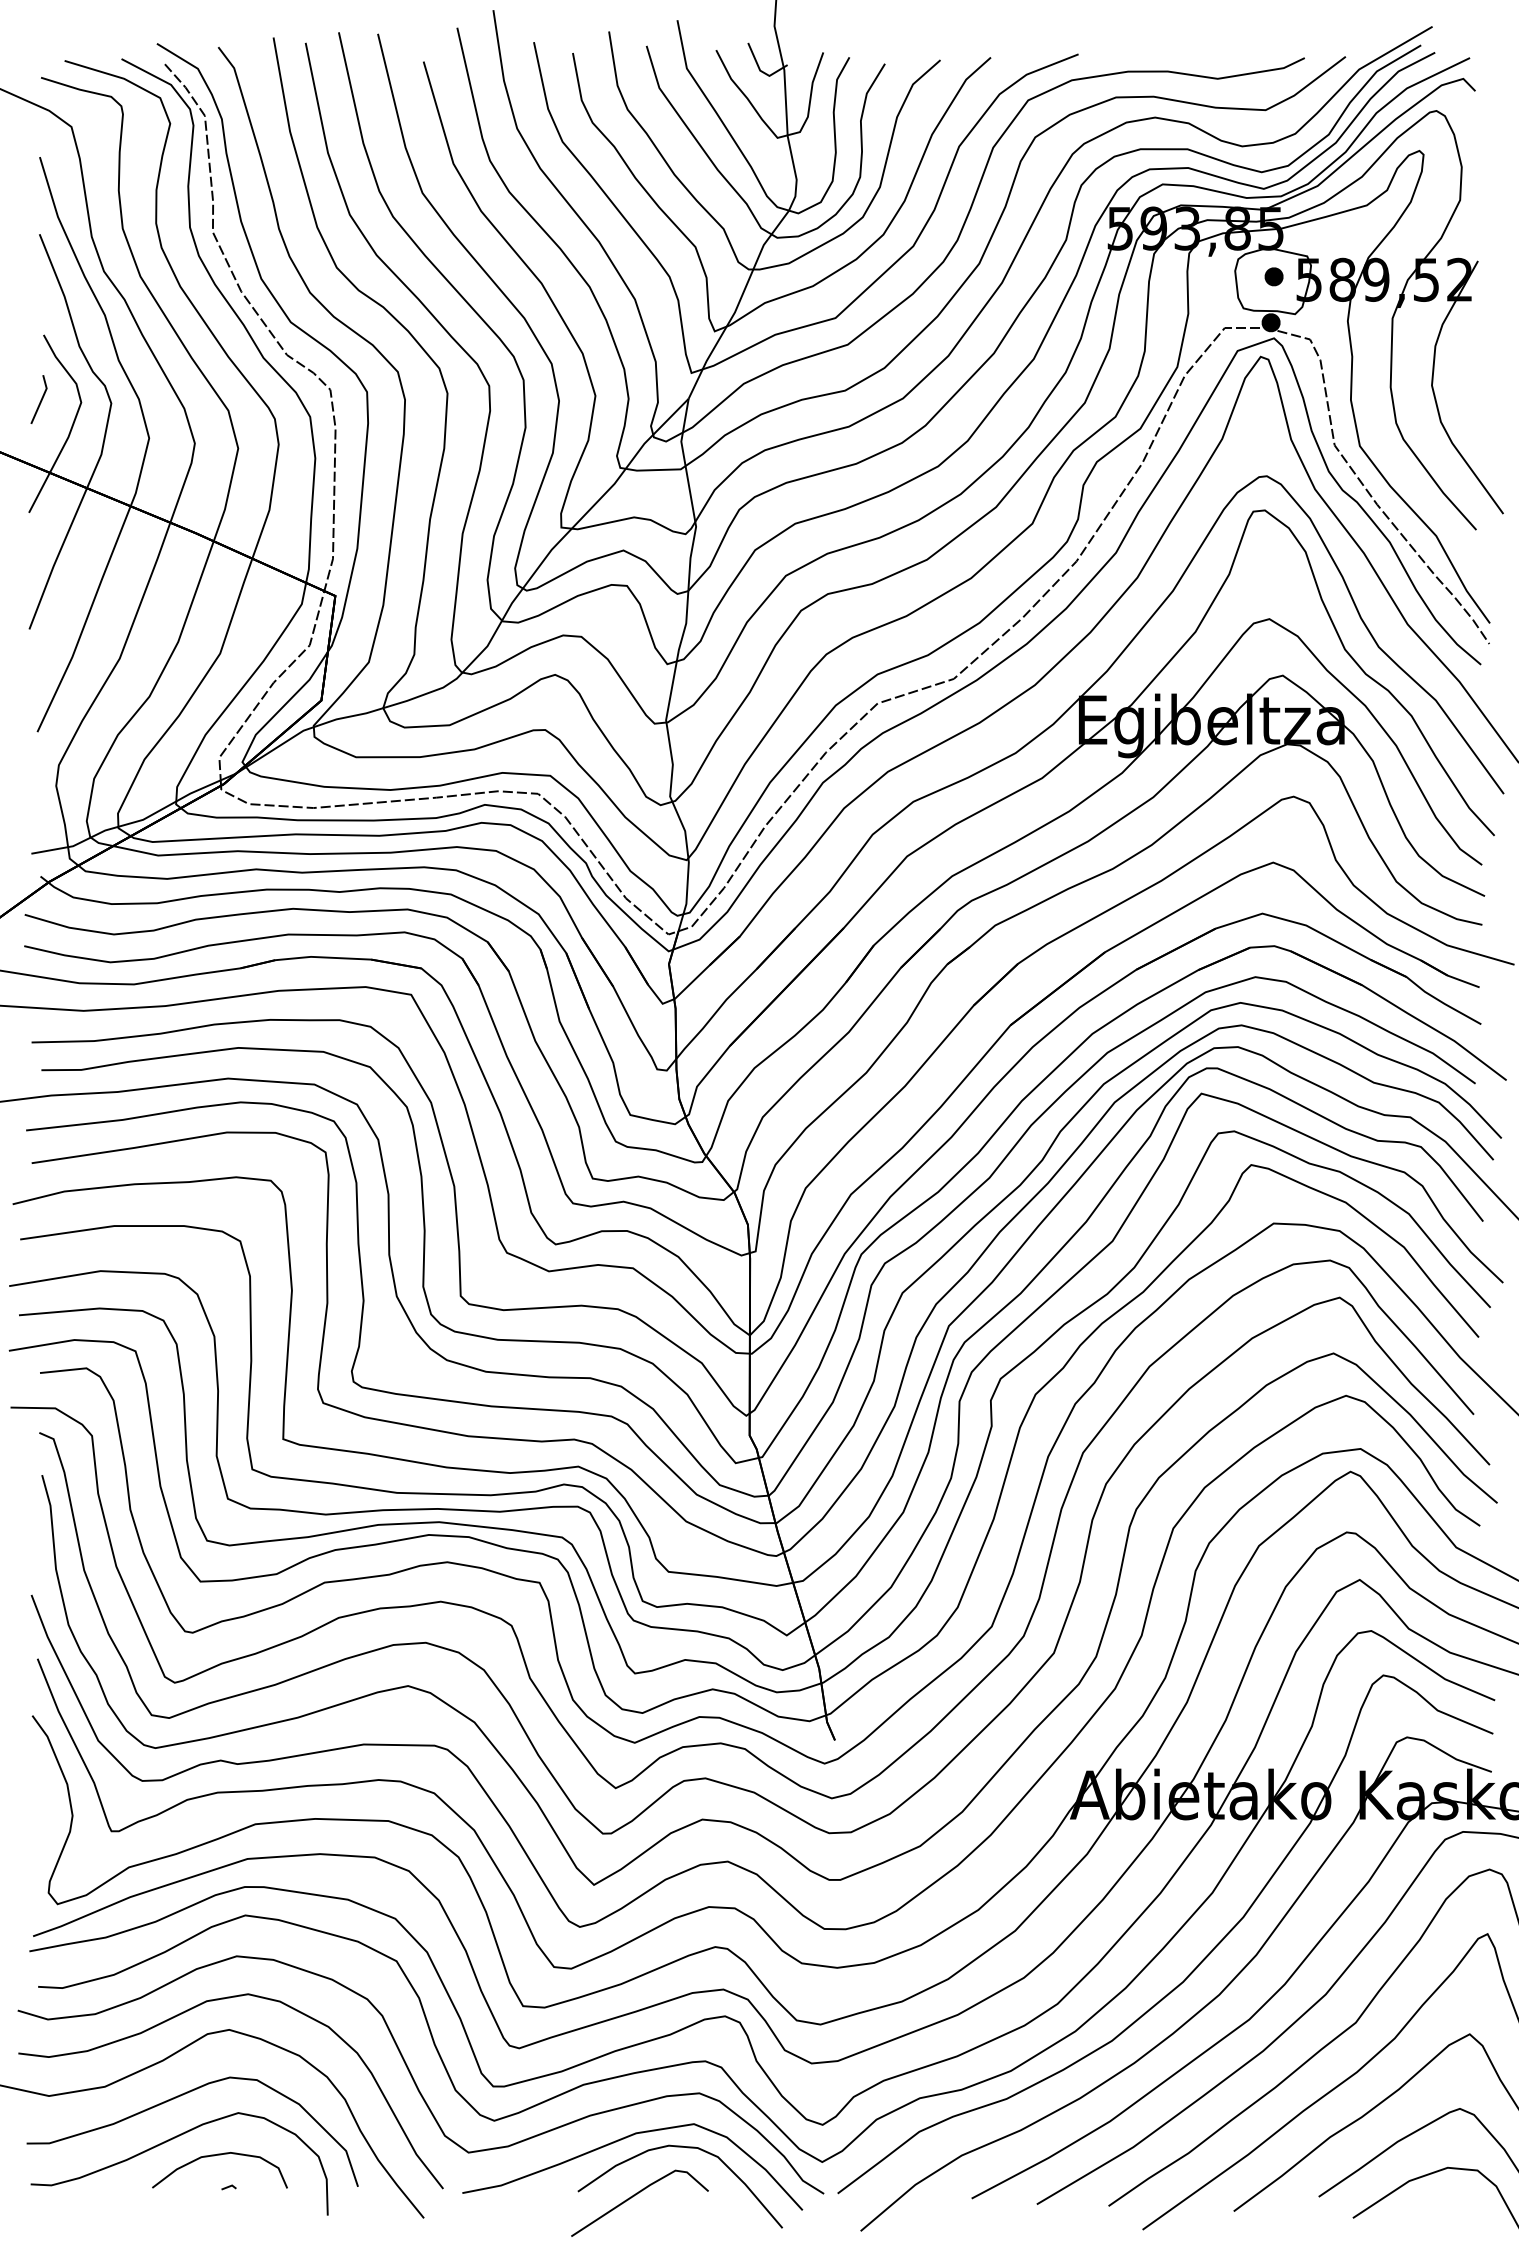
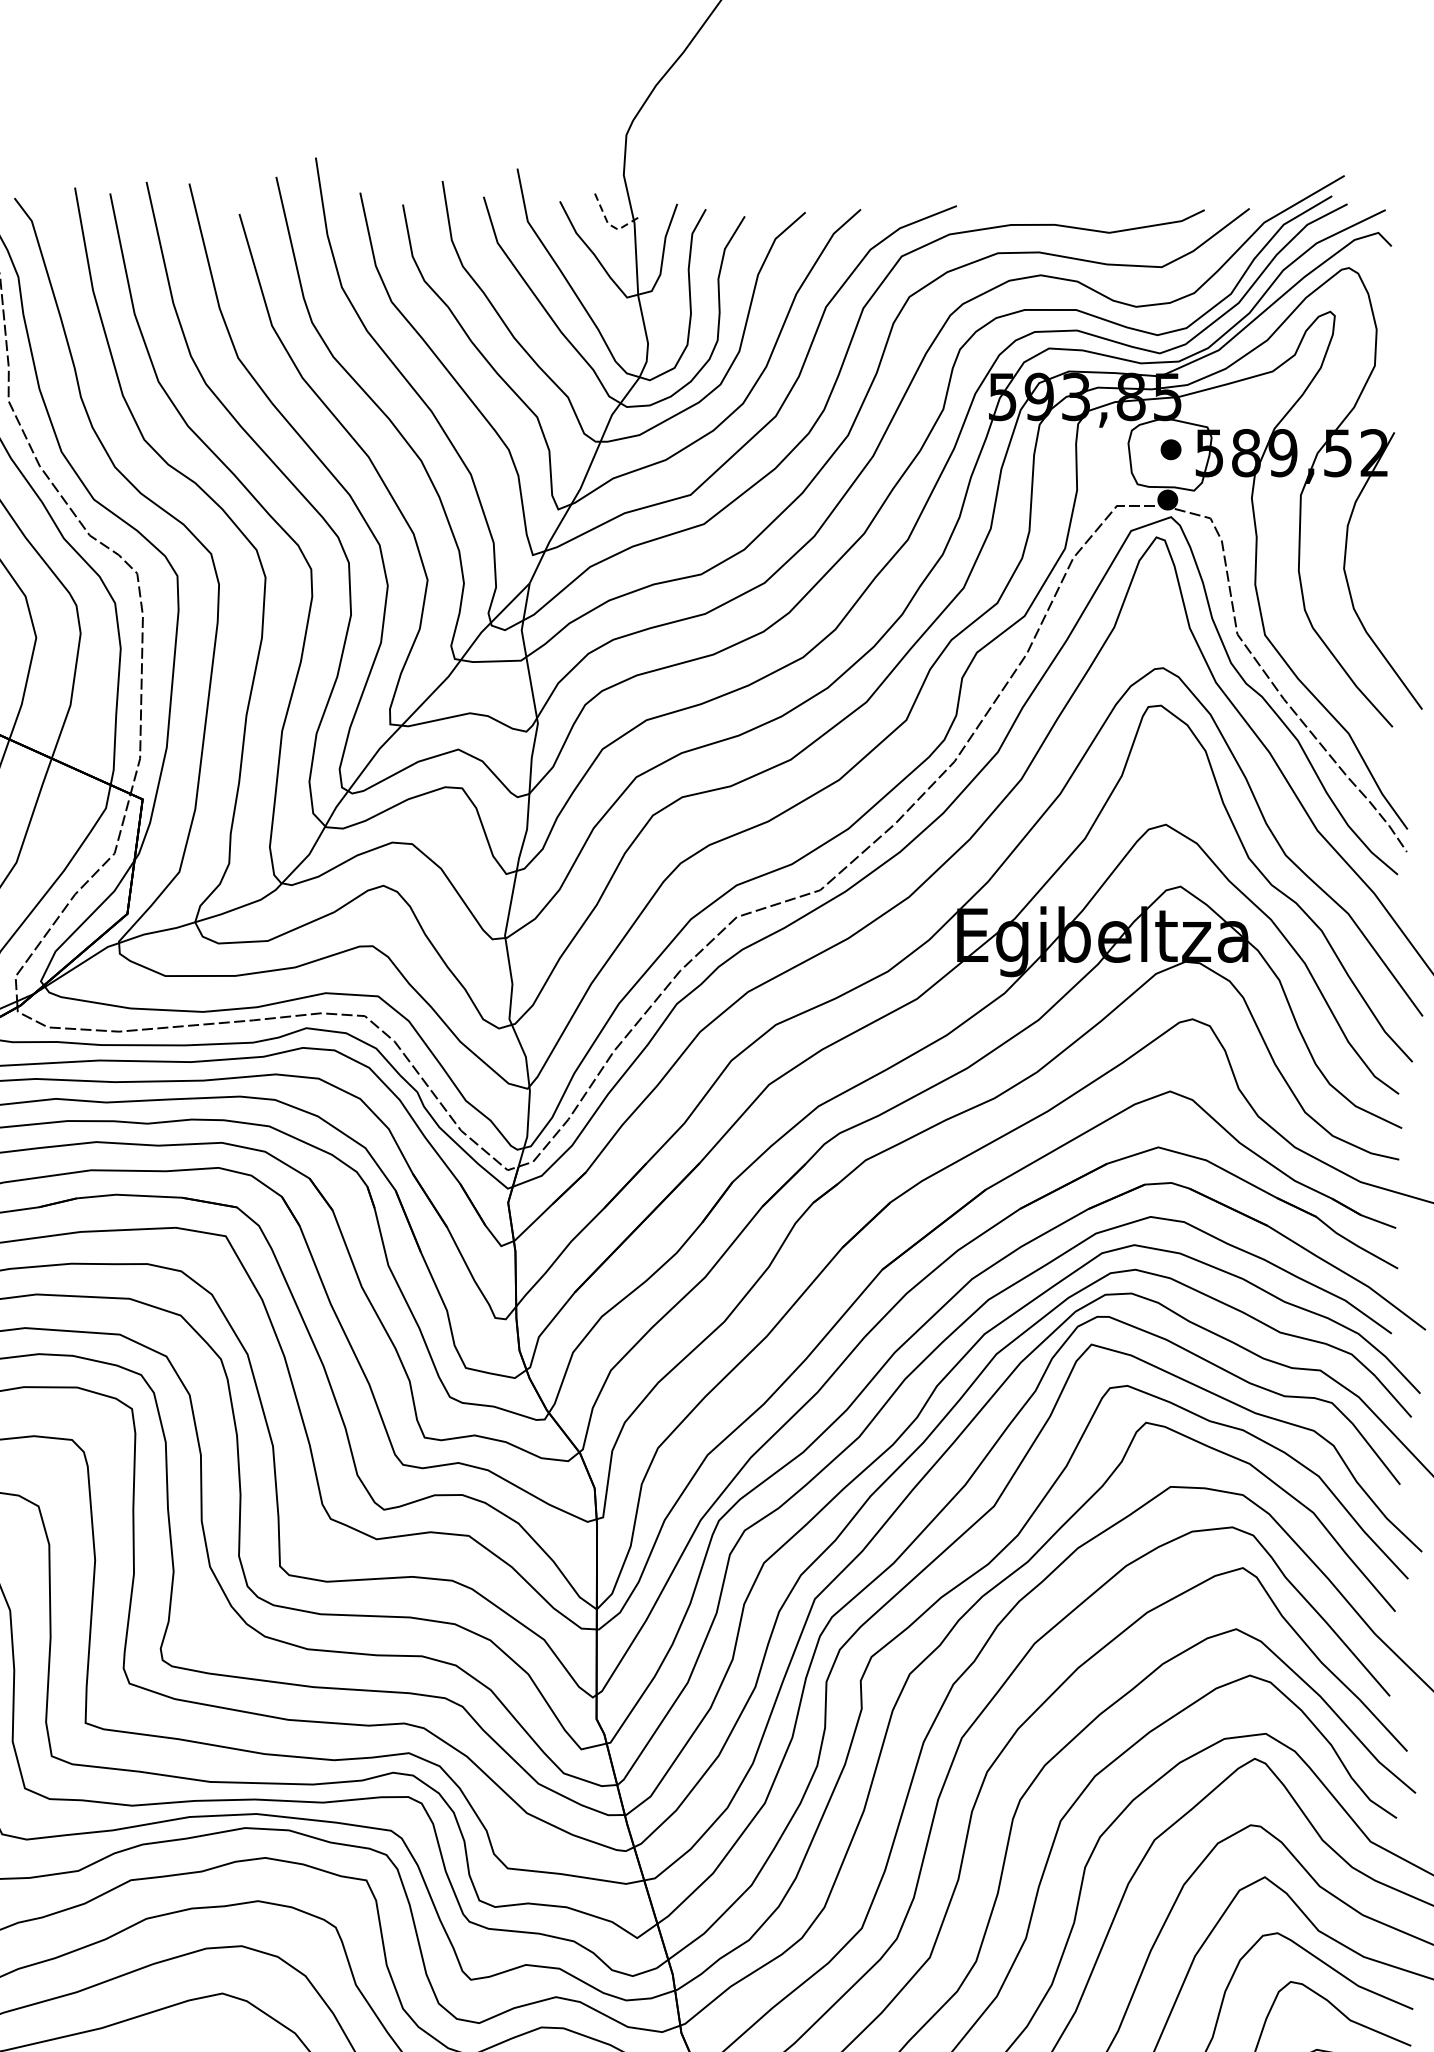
line: (761, 71) -> (609, 224), solid -> dashed

